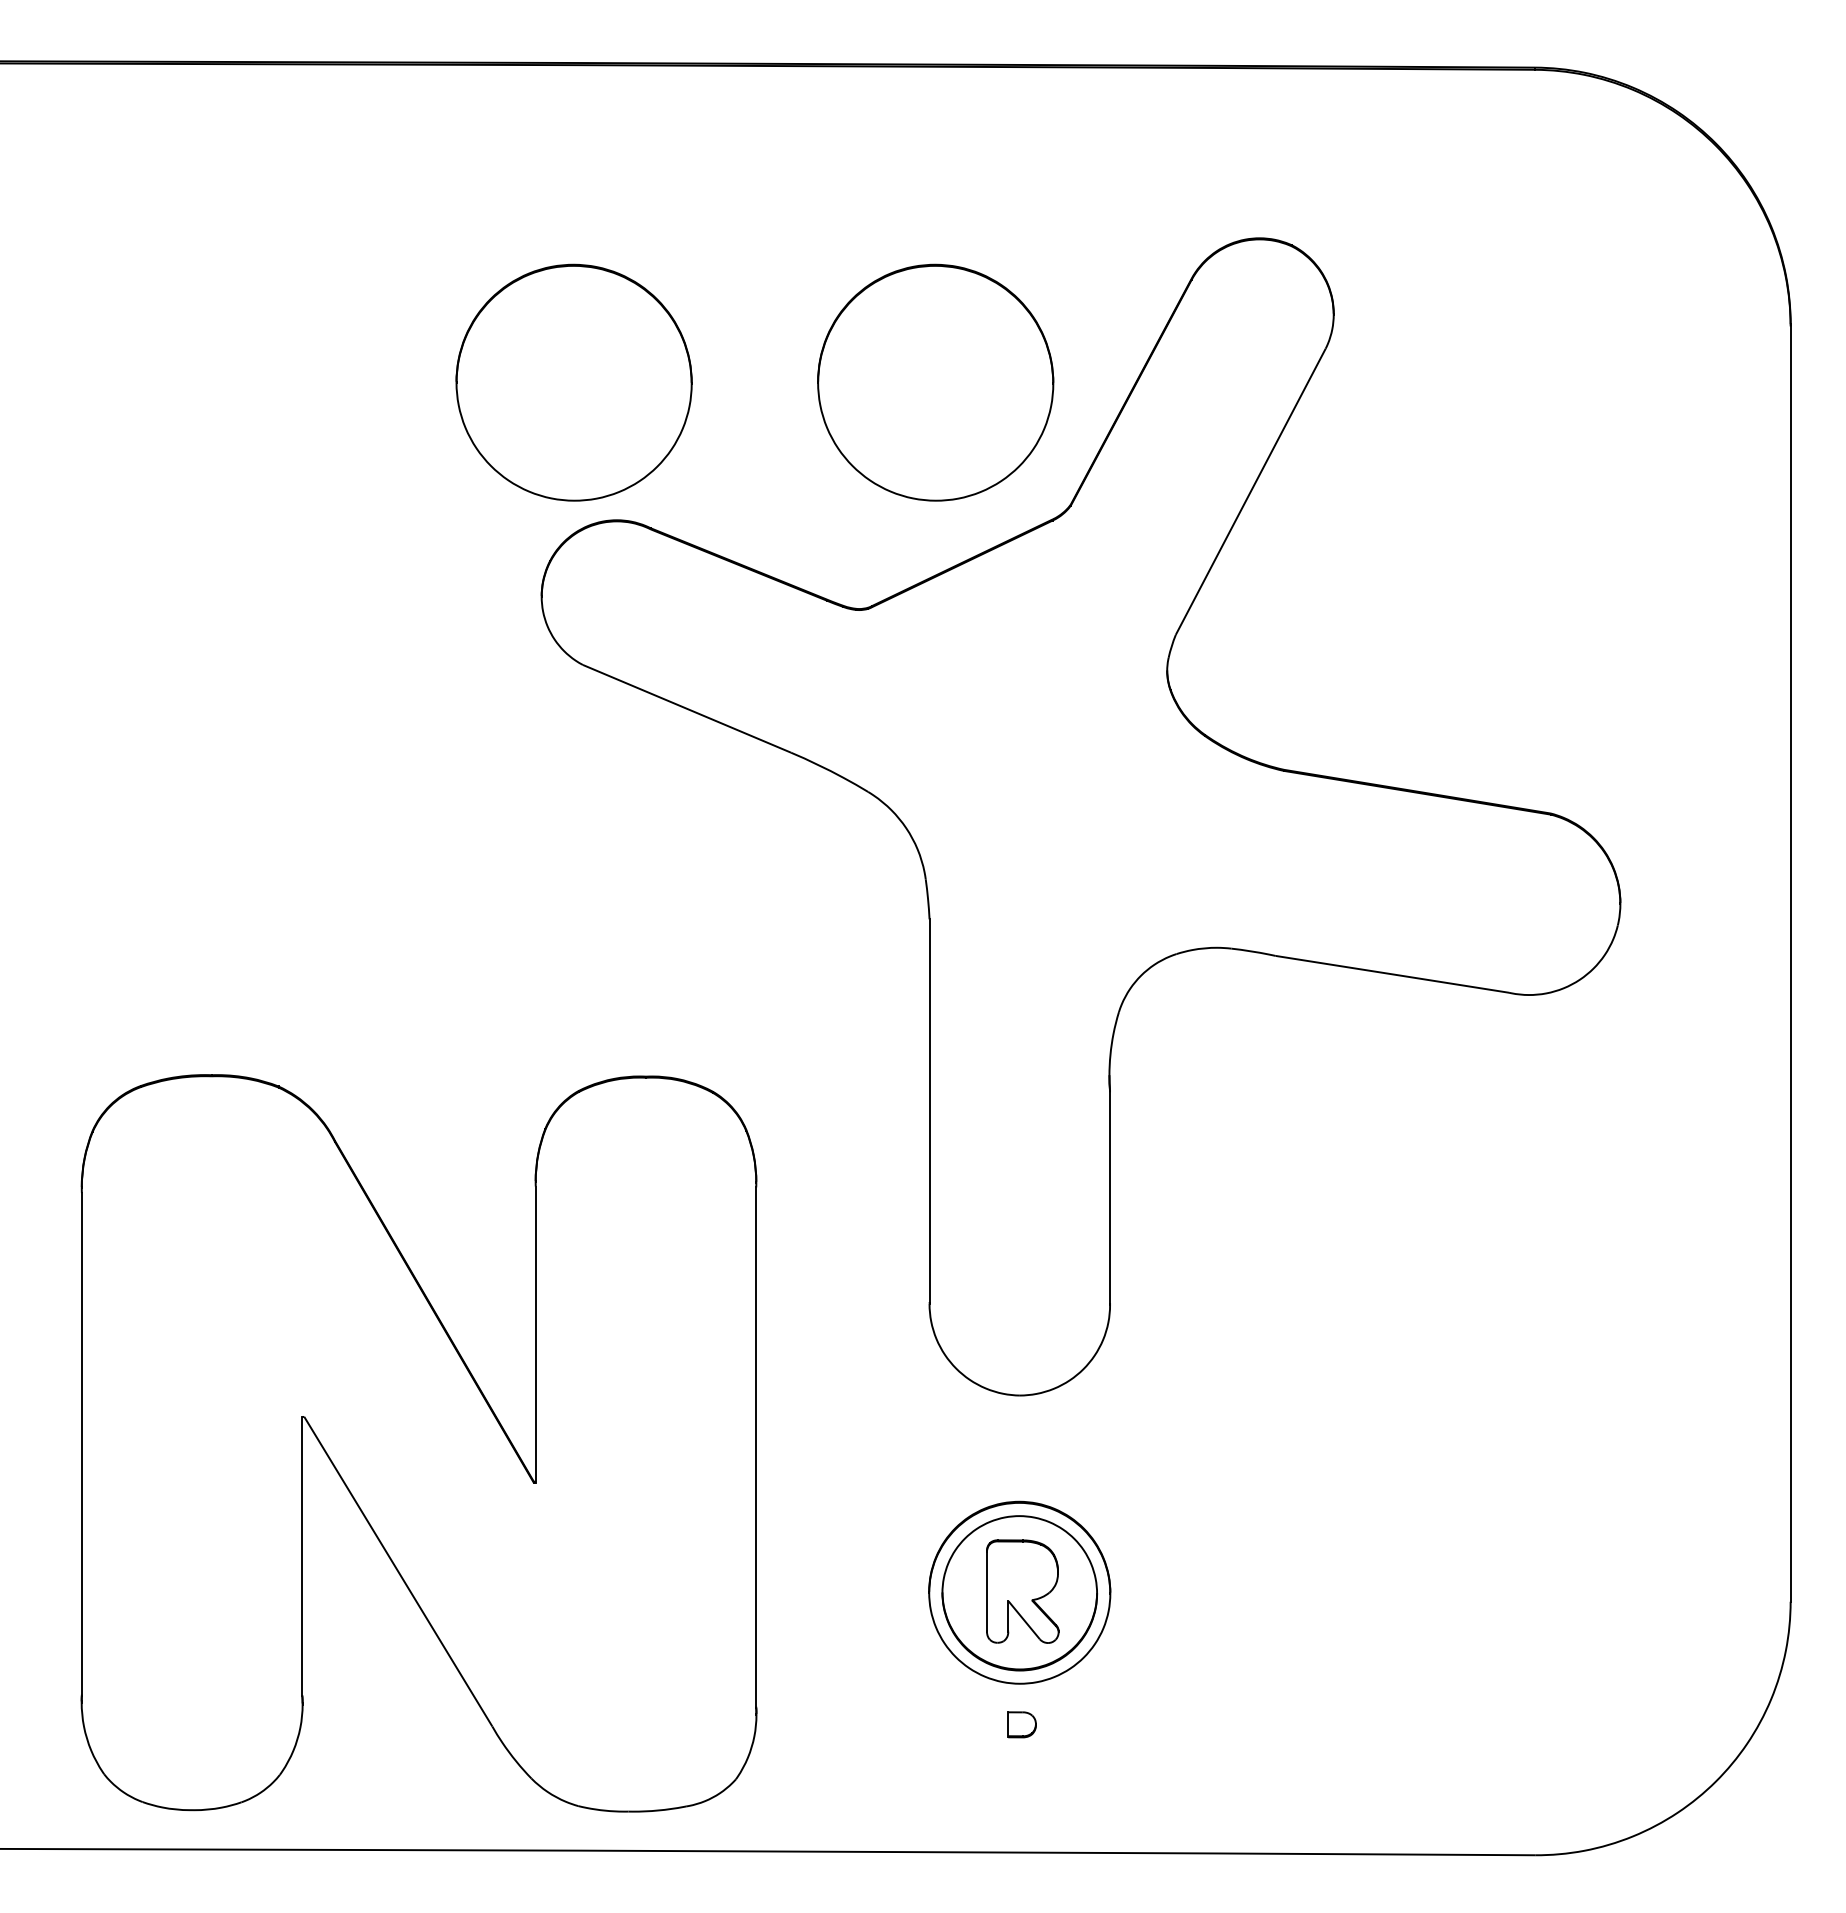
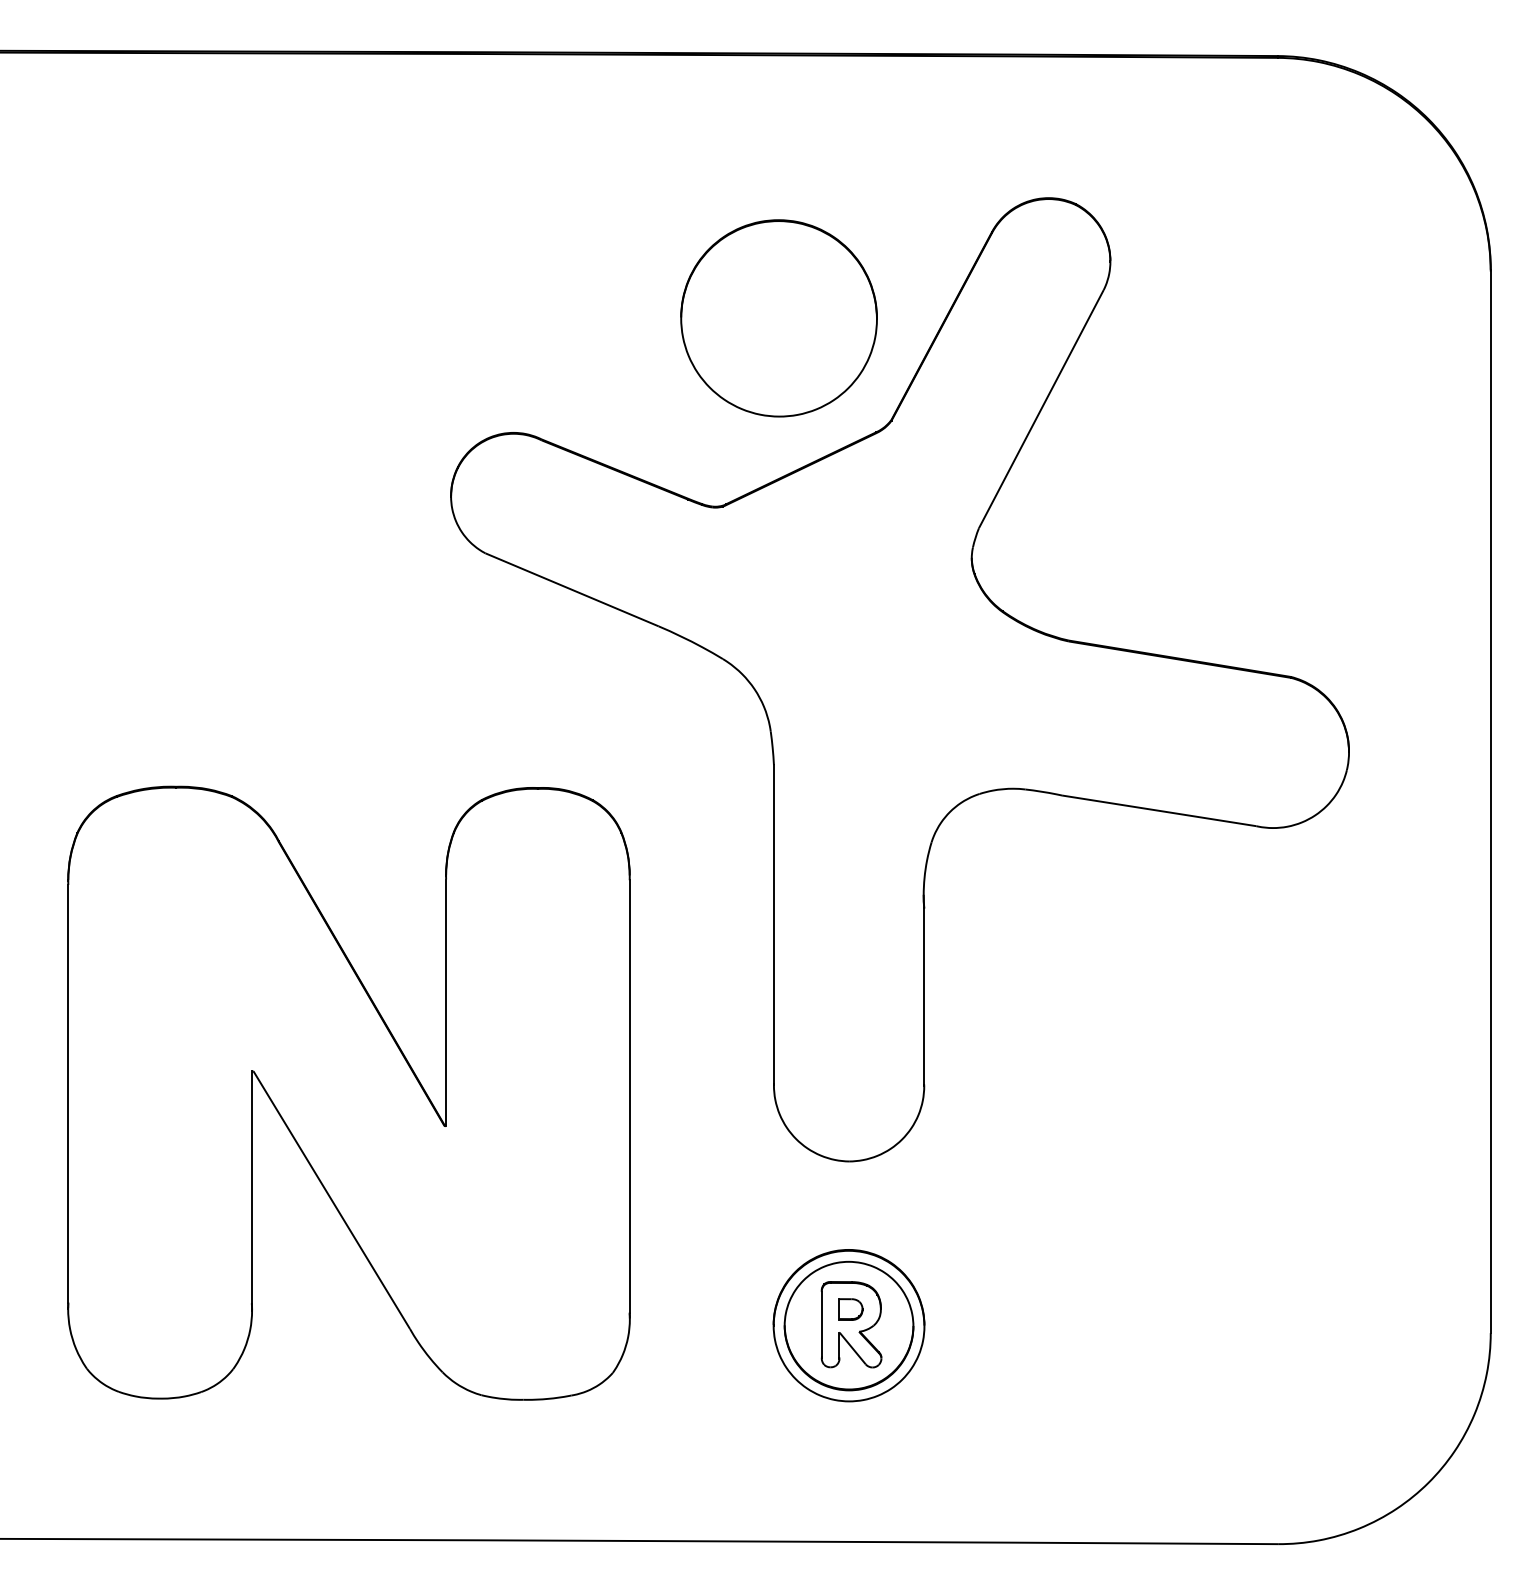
part: (573, 382) -> (477, 318), removed
part: (418, 1442) -> (348, 1092), moved
part: (1021, 1724) -> (850, 1309), moved

